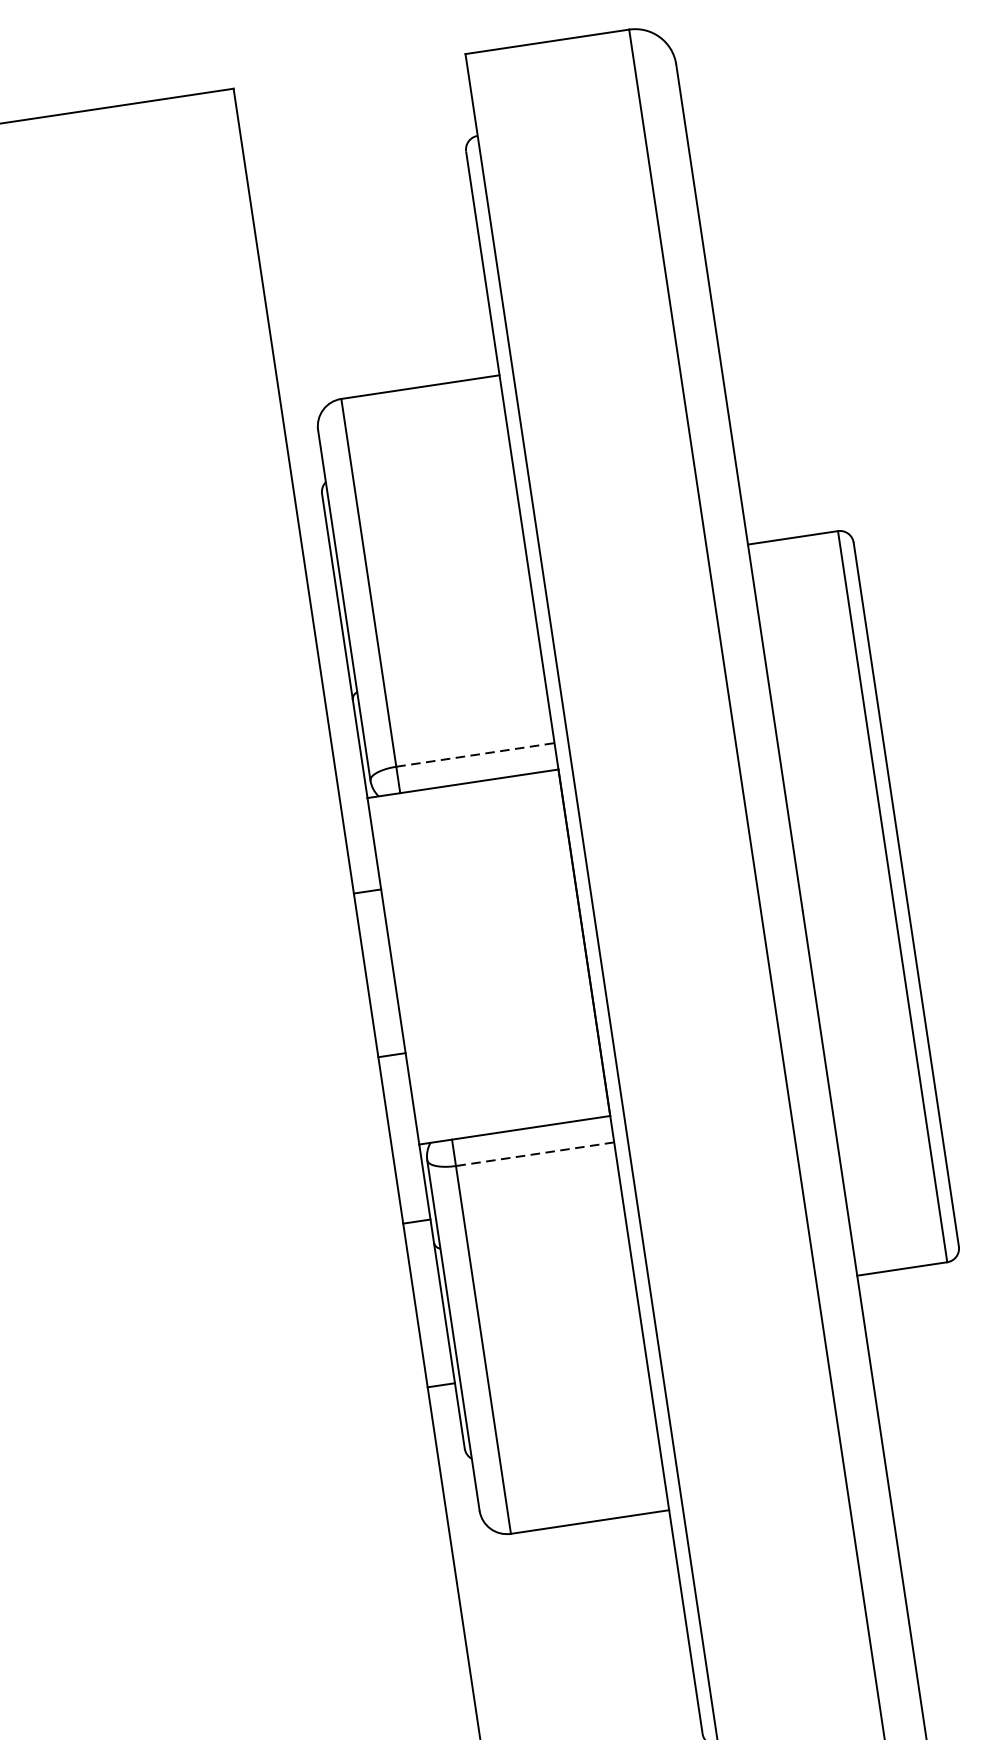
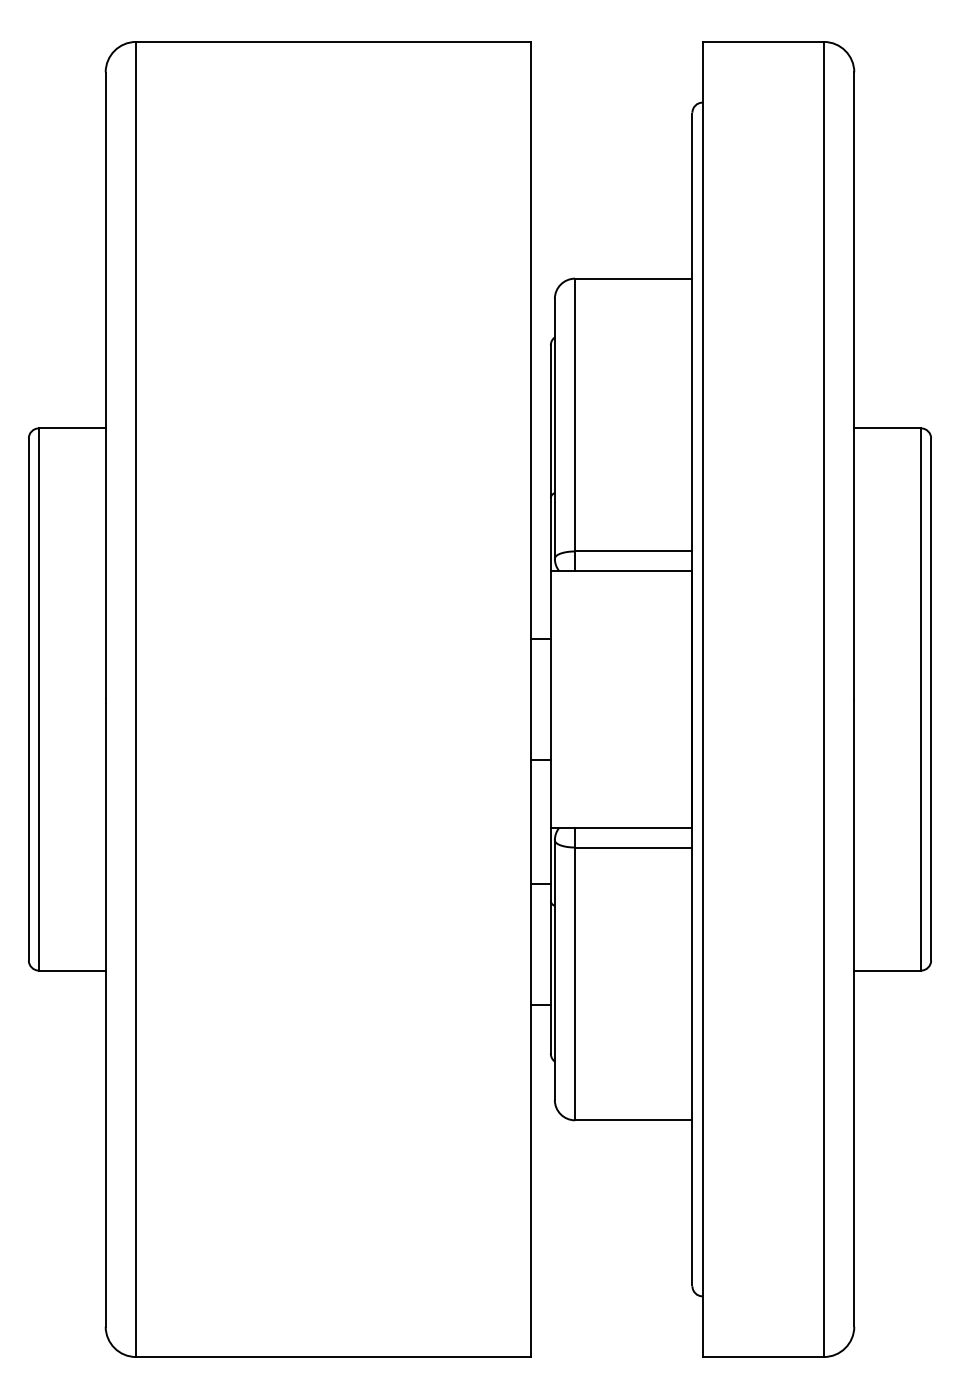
line: (475, 755) -> (633, 551), dashed -> solid
line: (534, 1154) -> (633, 847), dashed -> solid

